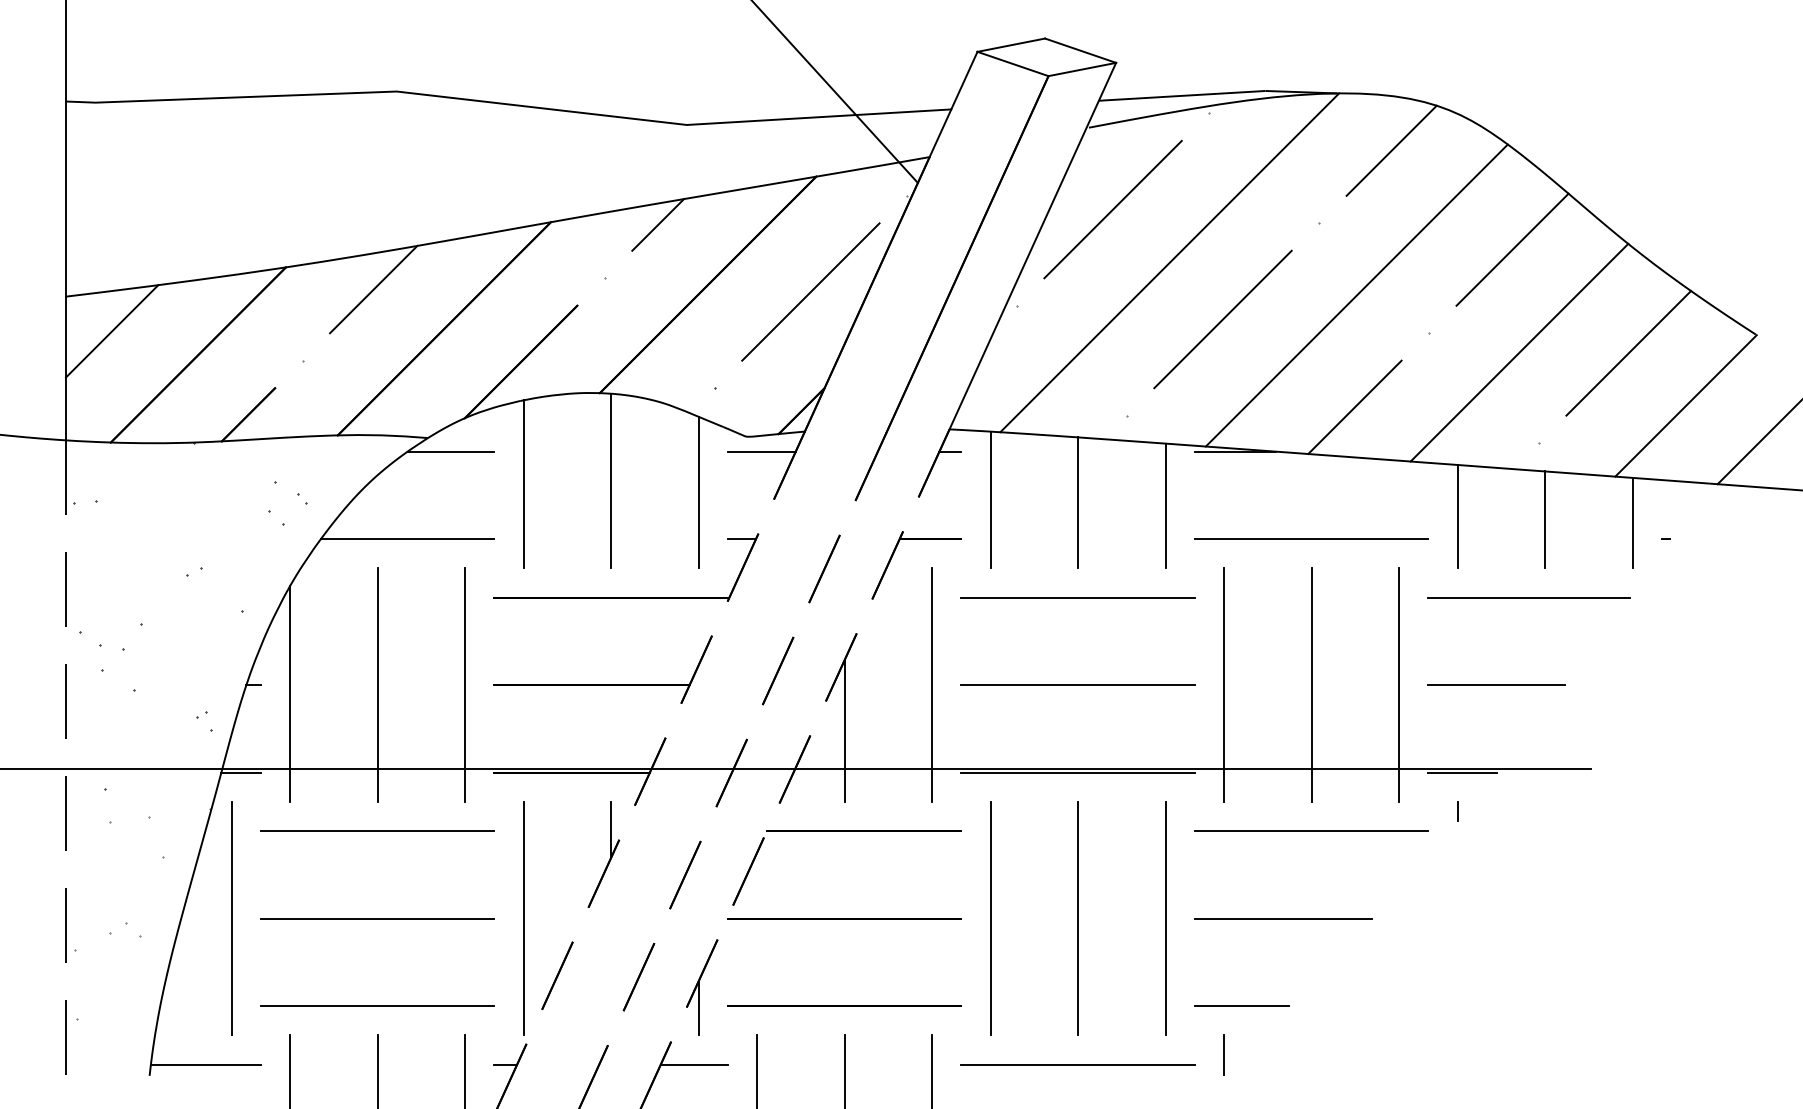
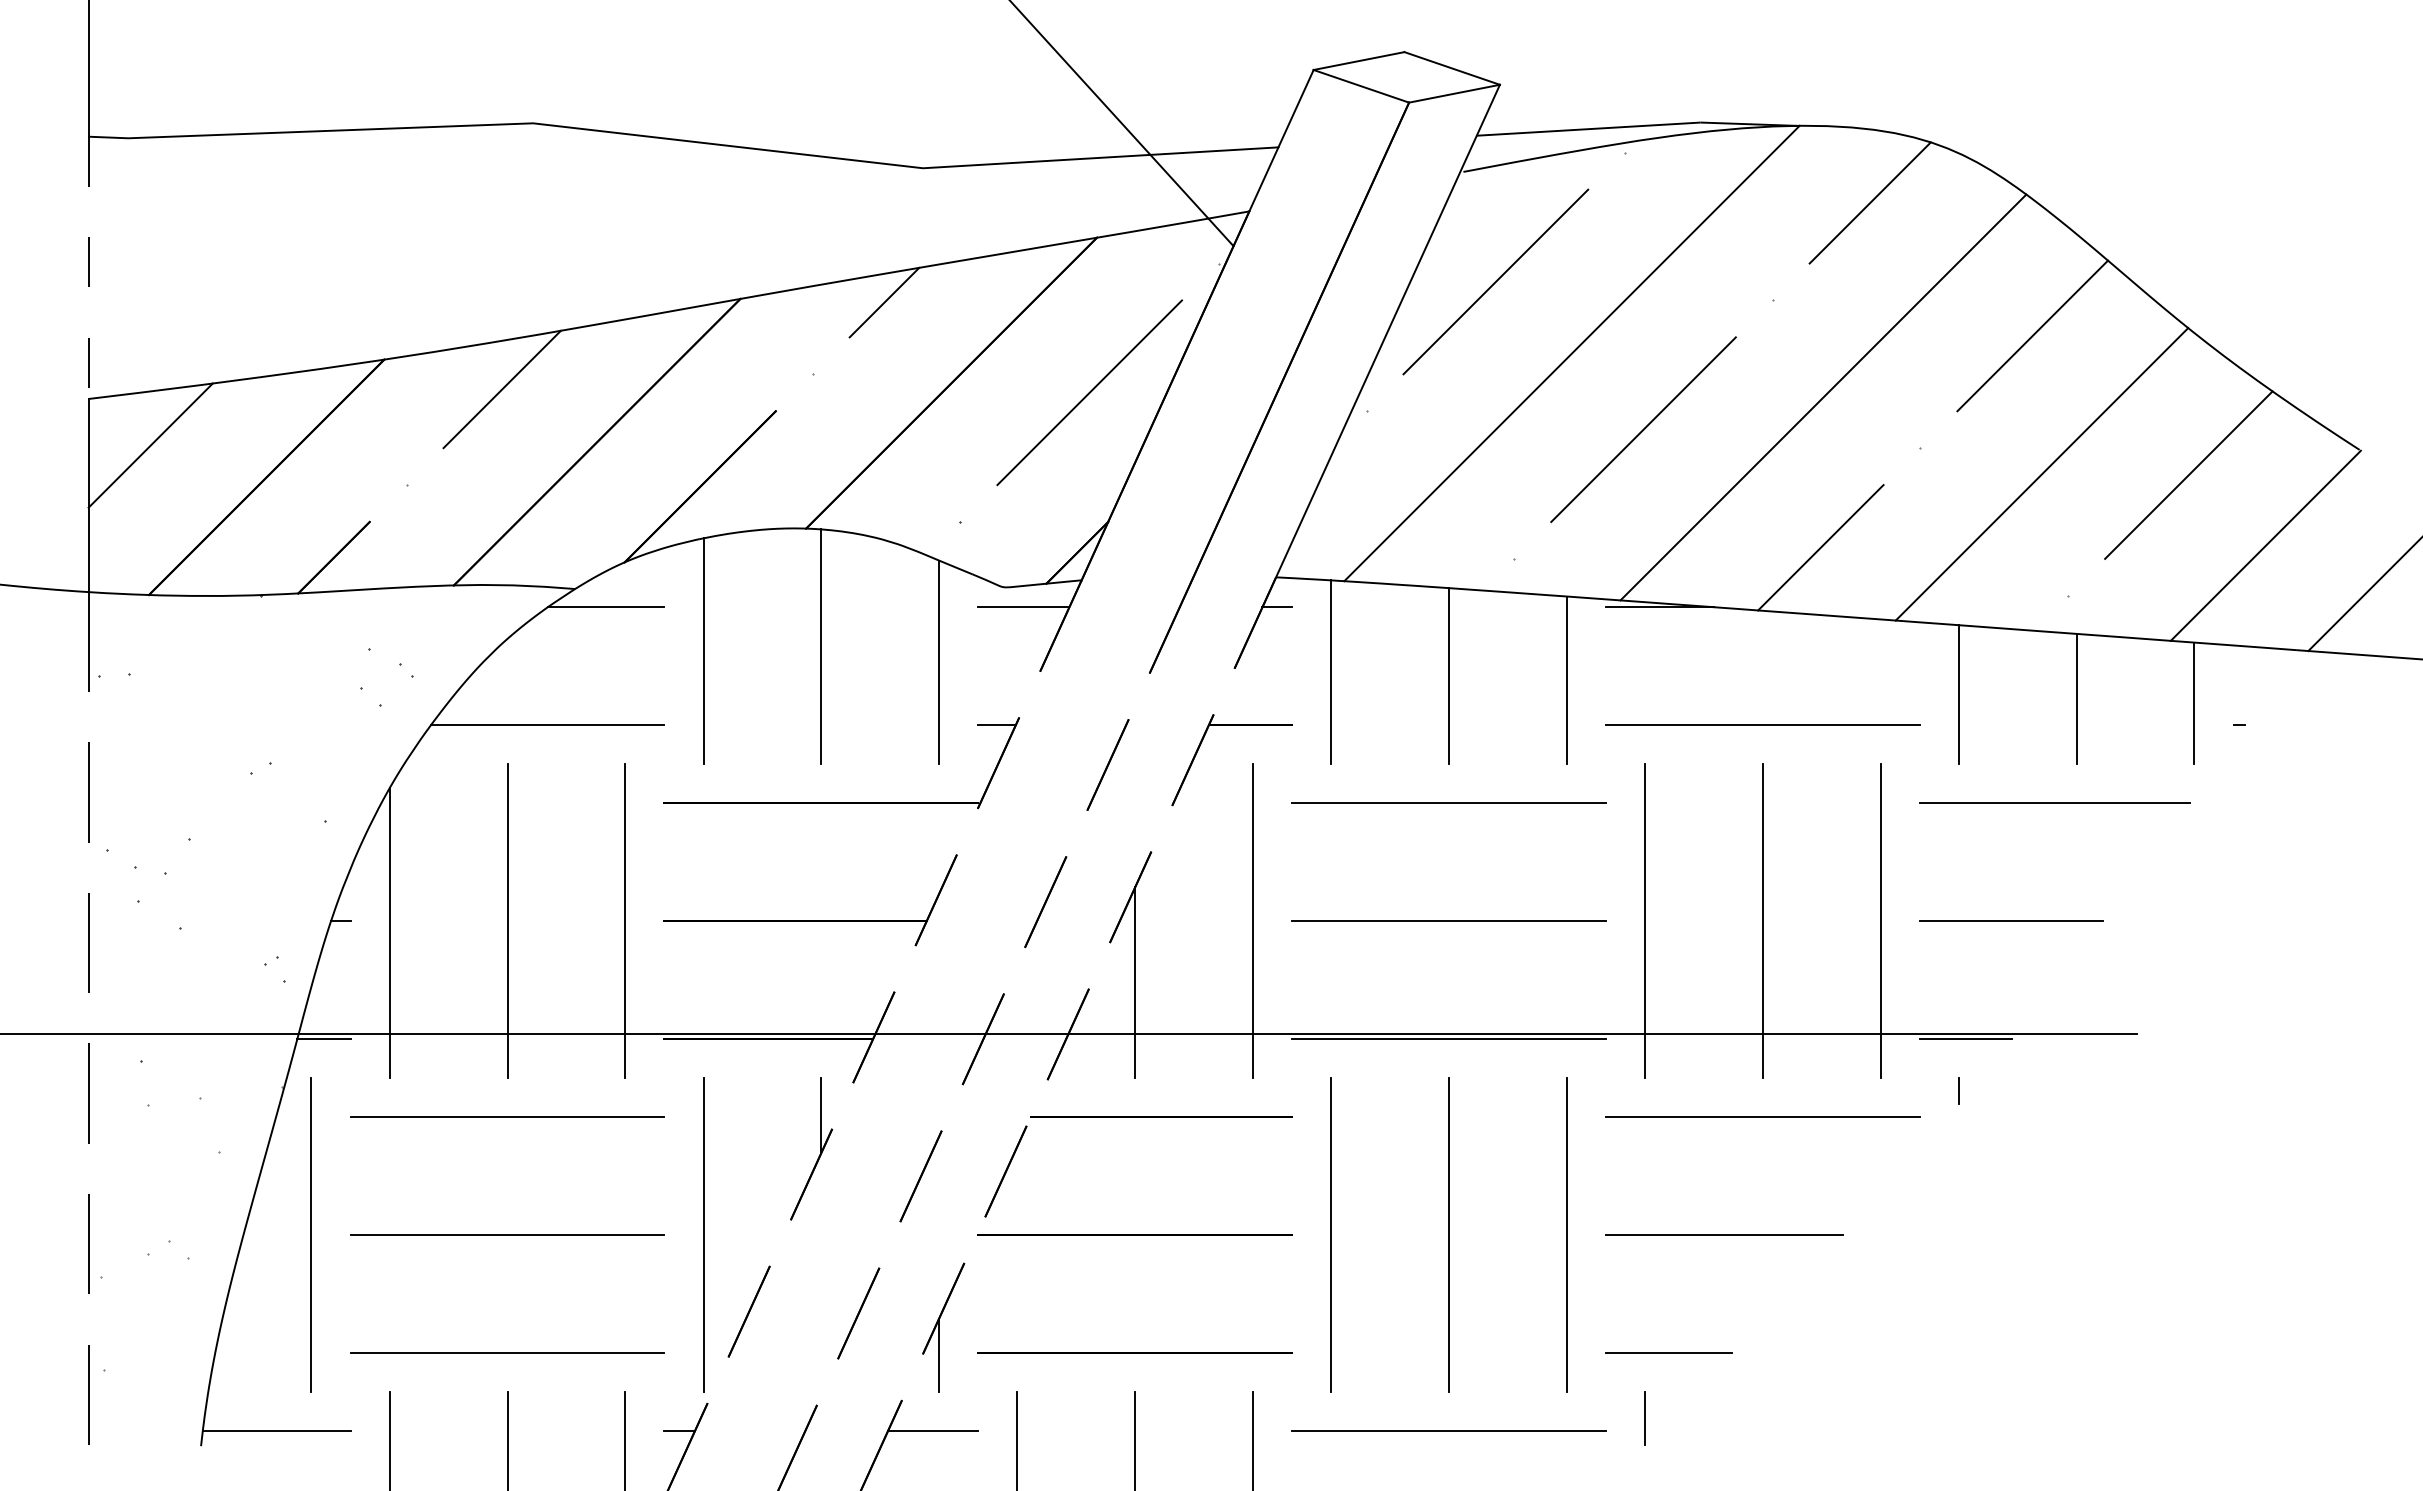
line: (65, 199) -> (88, 268), solid -> dashed

